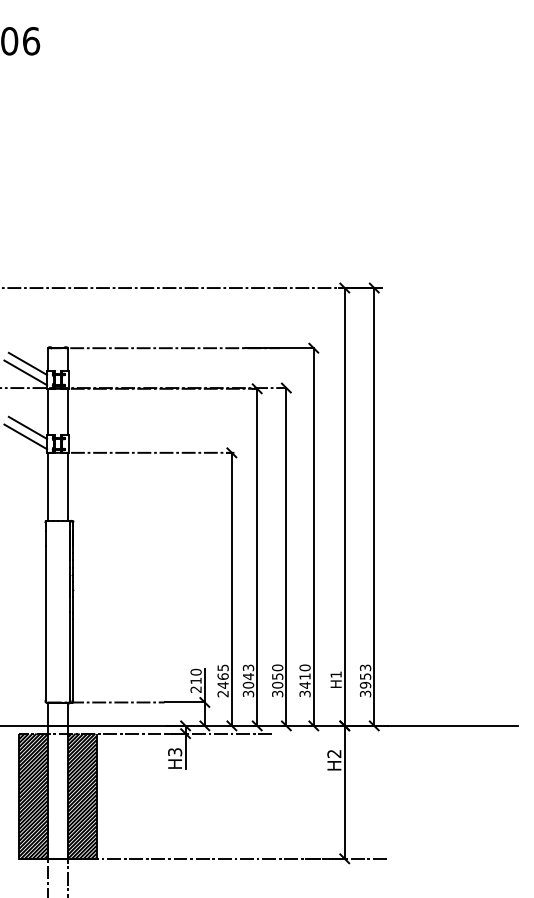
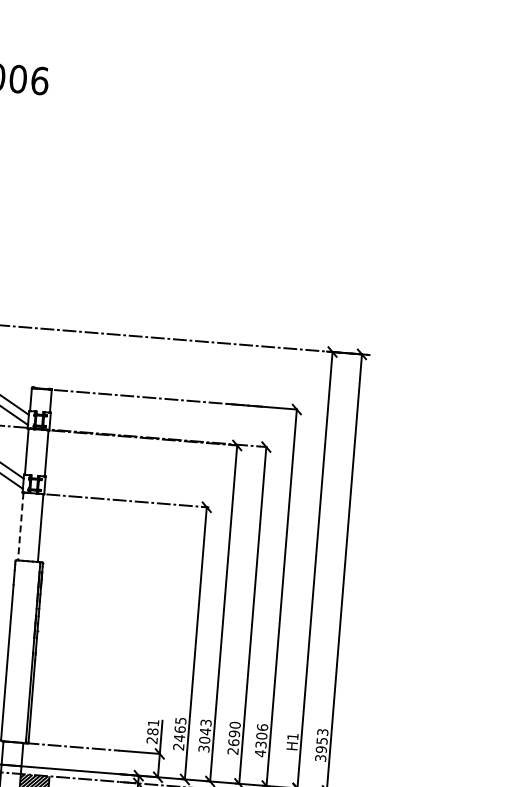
line: (47, 487) -> (20, 527), solid -> dashed
text: (195, 676) -> (152, 727), 210 -> 281
text: (304, 680) -> (260, 740), 3410 -> 4306
text: (277, 685) -> (233, 742), 3050 -> 2690

